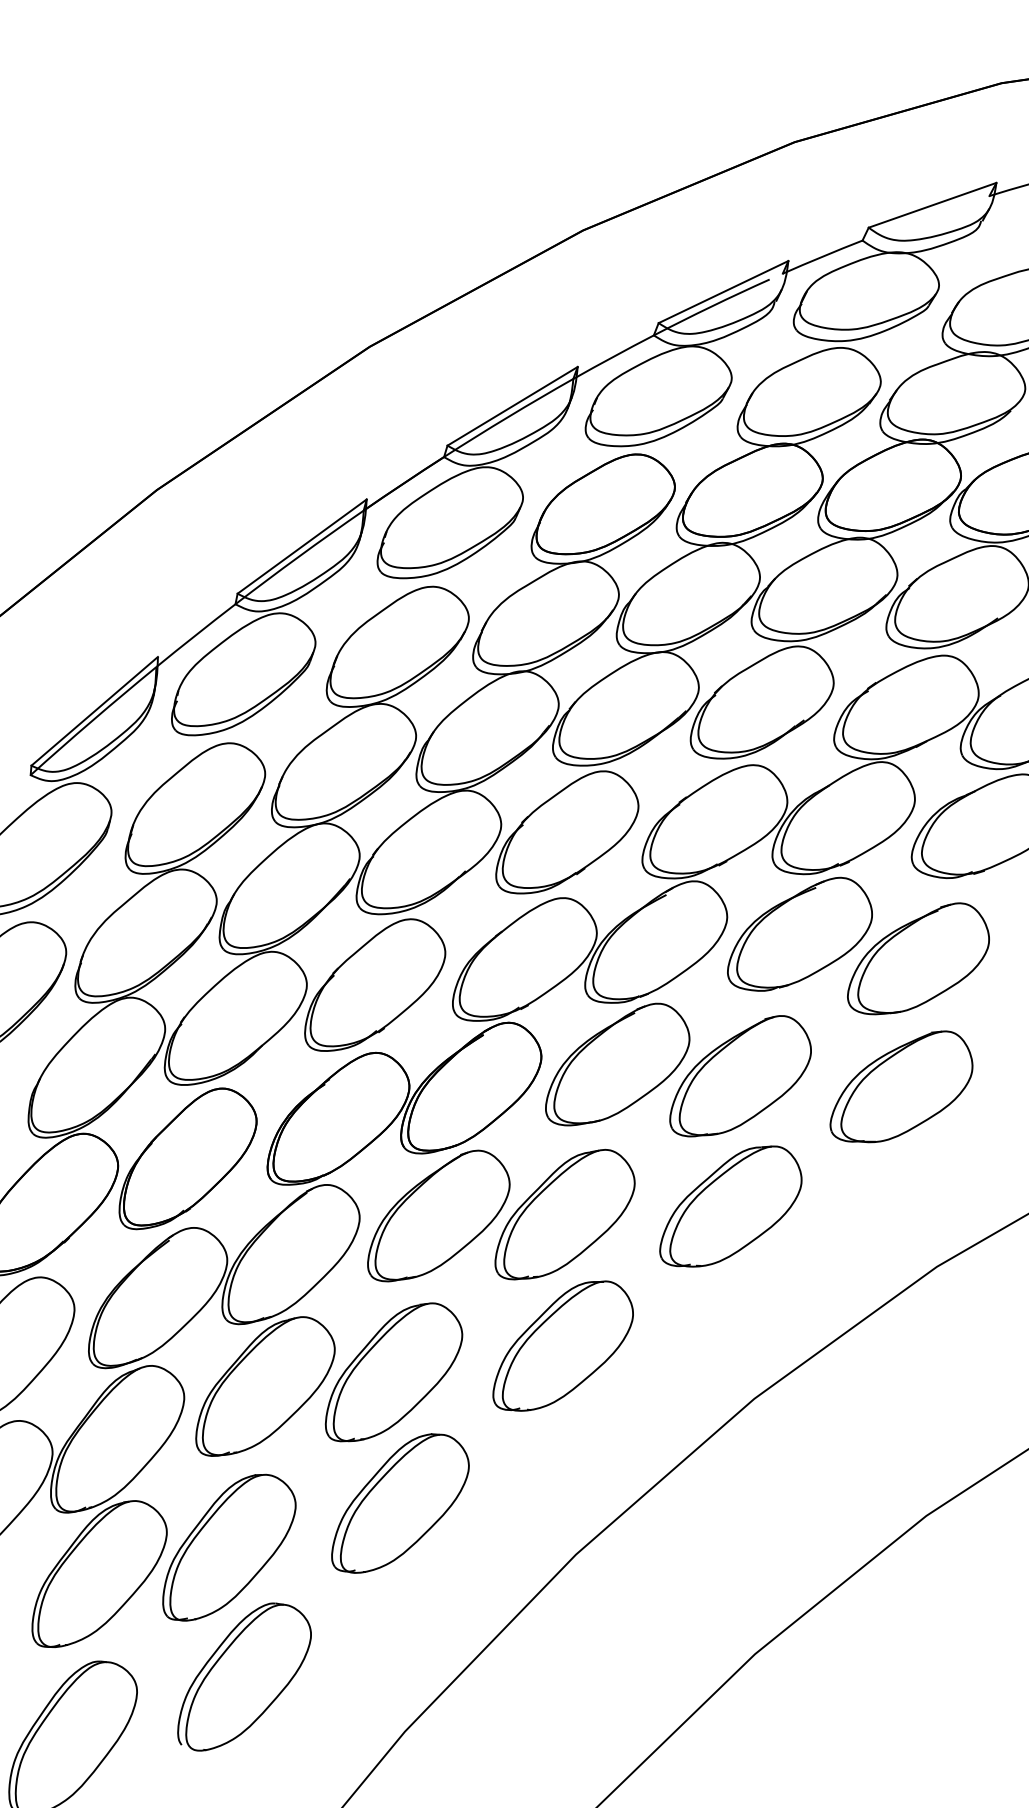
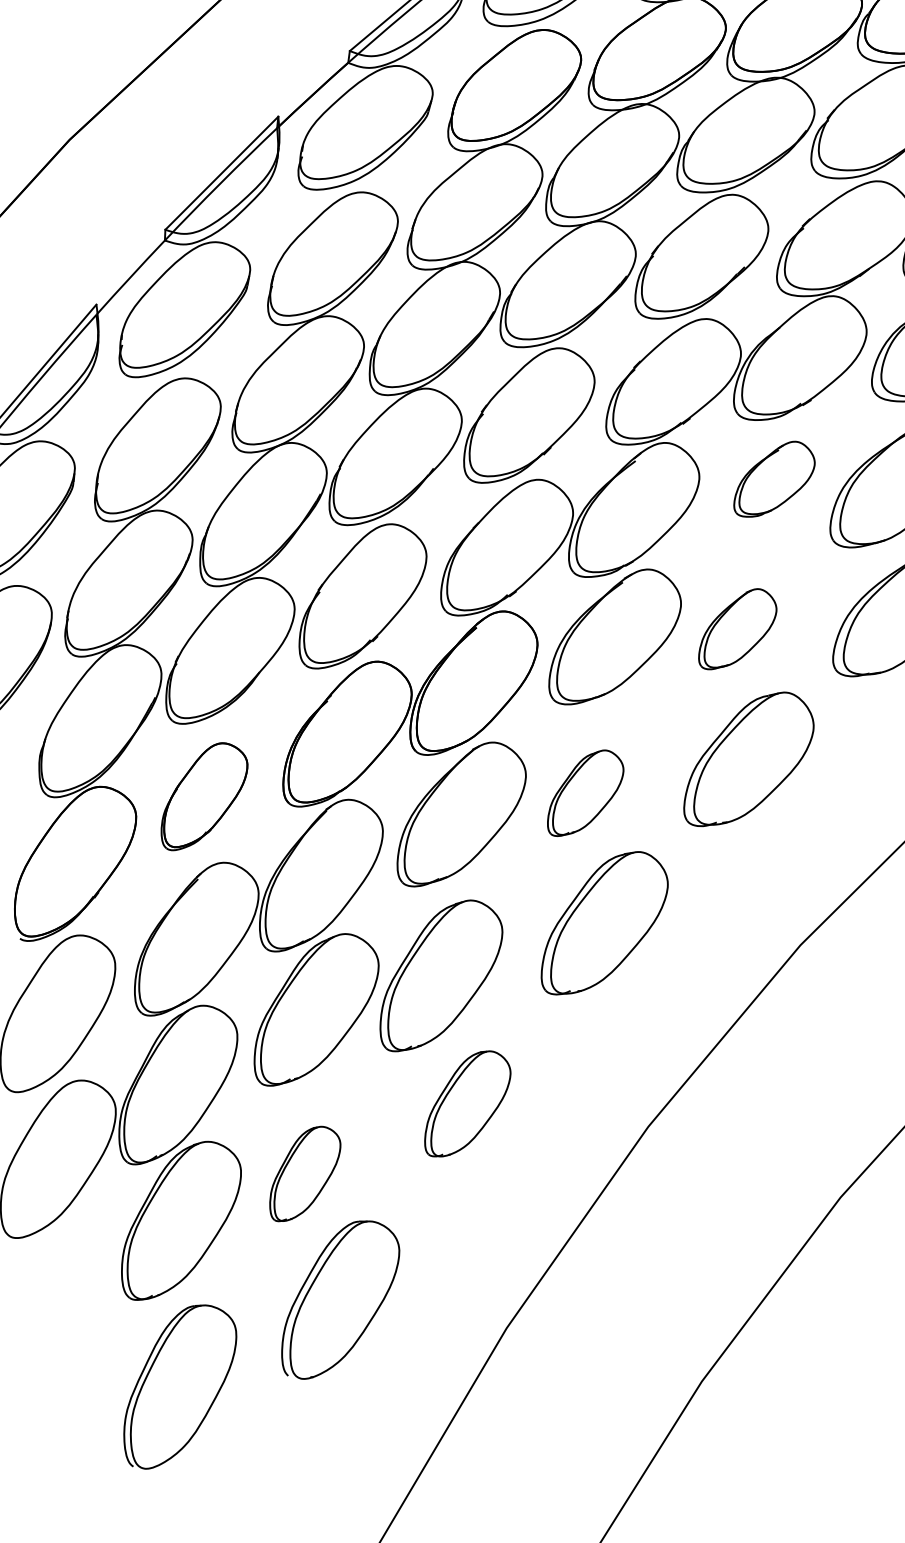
part: (799, 933) -> (773, 478), size x0.6
part: (740, 1076) -> (736, 628), size x0.6
part: (187, 1158) -> (203, 795), size x0.7
part: (564, 1214) -> (584, 792), size x0.6
part: (400, 1503) -> (467, 1103), size x0.7
part: (229, 1547) -> (304, 1173), size x0.6

